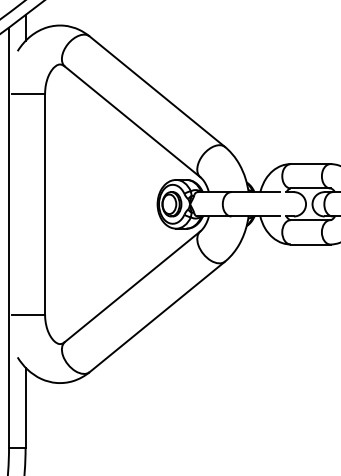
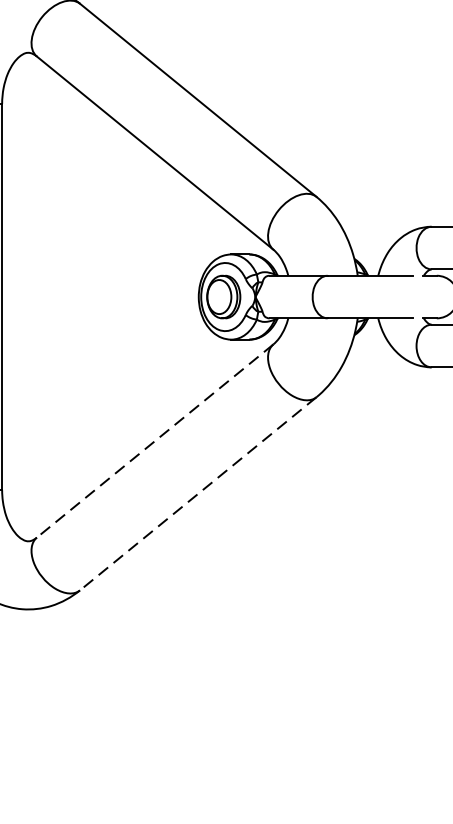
line: (132, 287) -> (154, 442), solid -> dashed
line: (156, 317) -> (196, 494), solid -> dashed

